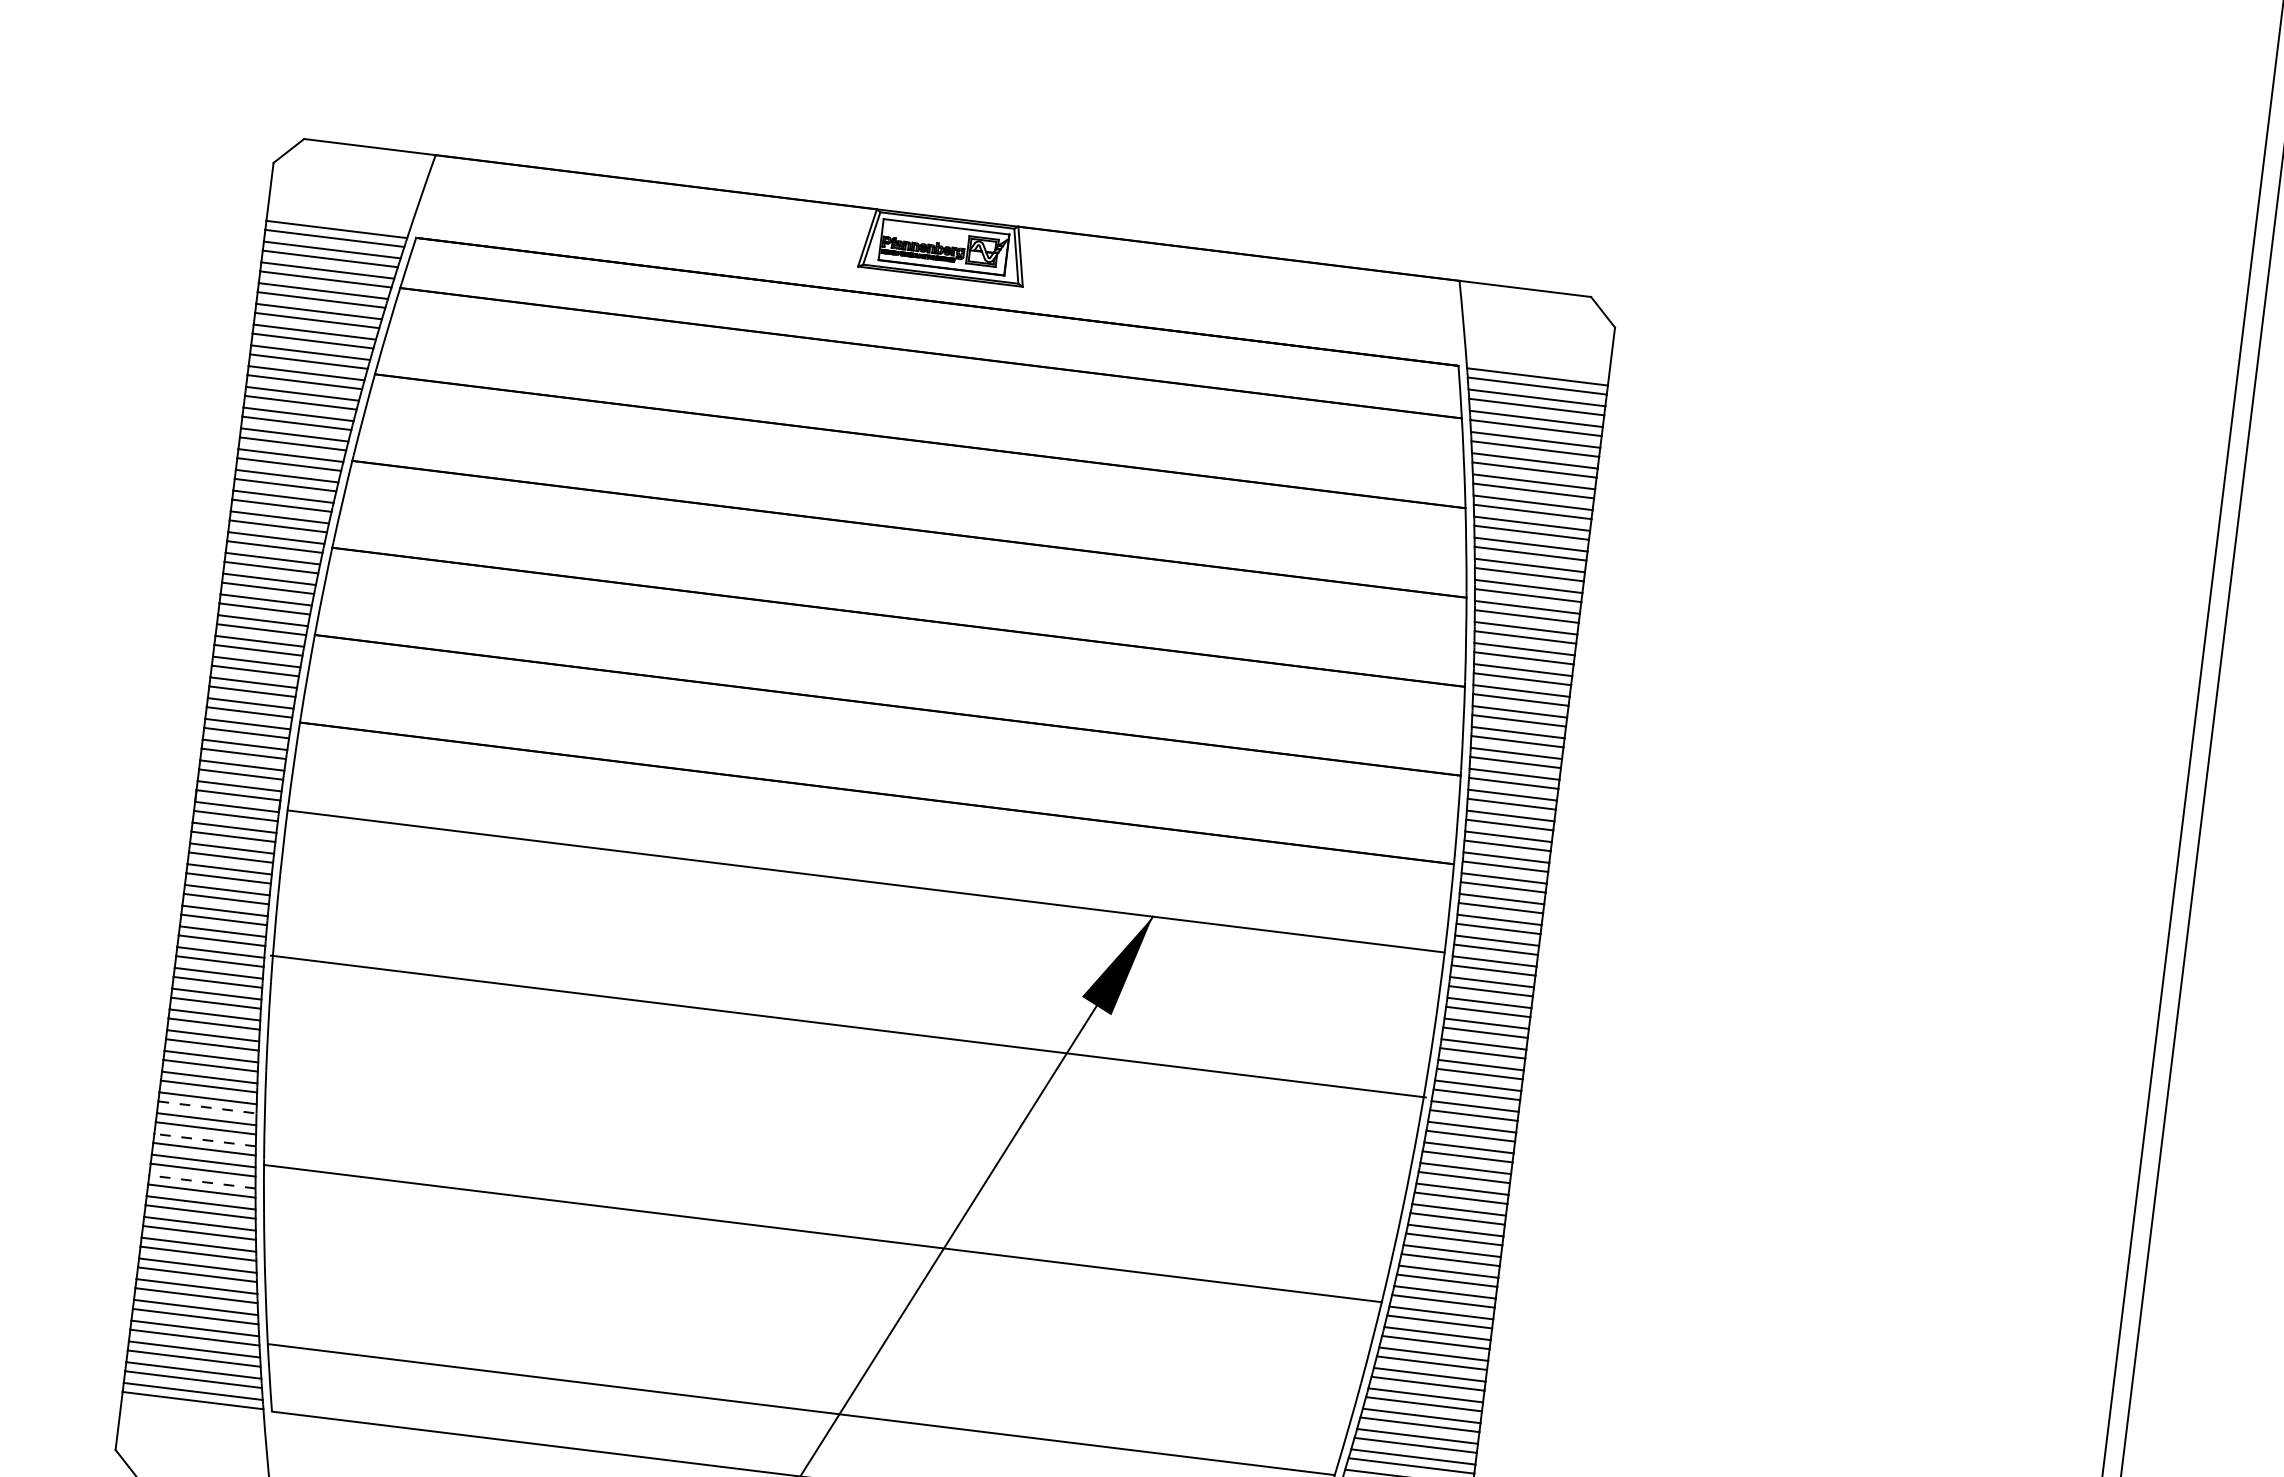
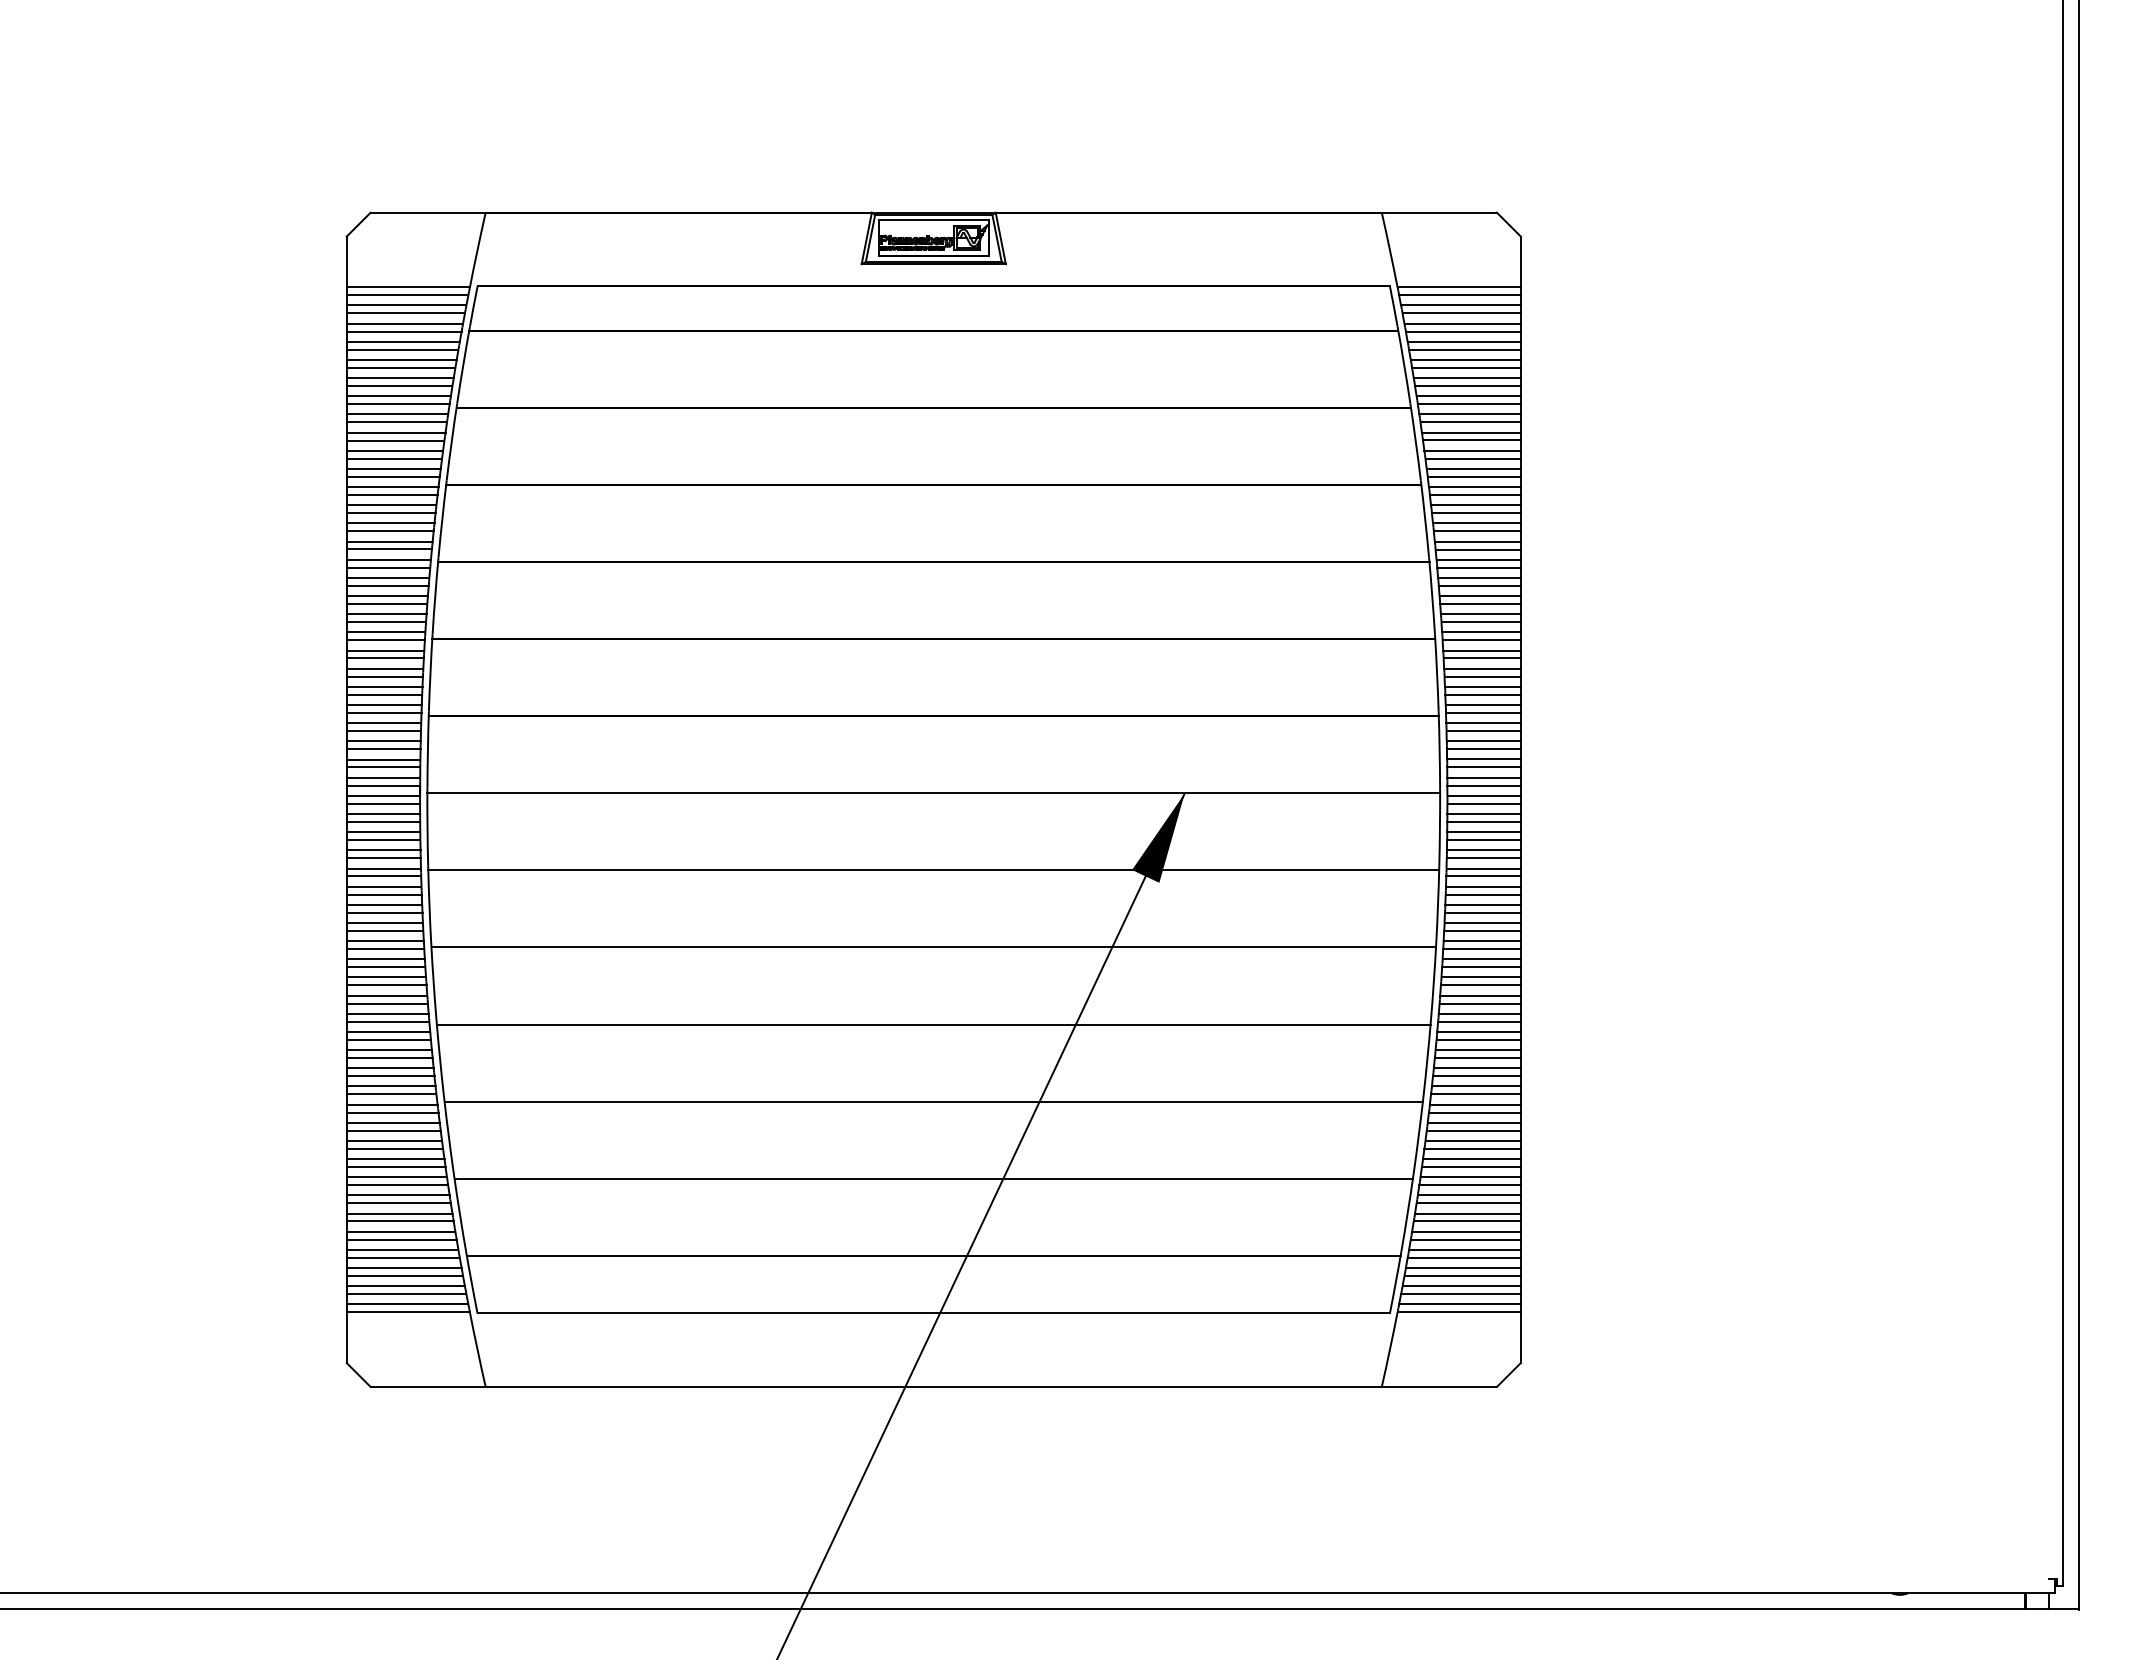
line: (848, 1026) -> (933, 870), moved
line: (844, 1057) -> (933, 947), added
line: (207, 1107) -> (389, 1058), dashed -> solid
line: (204, 1140) -> (390, 1086), dashed -> solid
line: (833, 1145) -> (933, 1024), added
line: (202, 1181) -> (393, 1122), dashed -> solid
line: (811, 1321) -> (933, 1178), added

